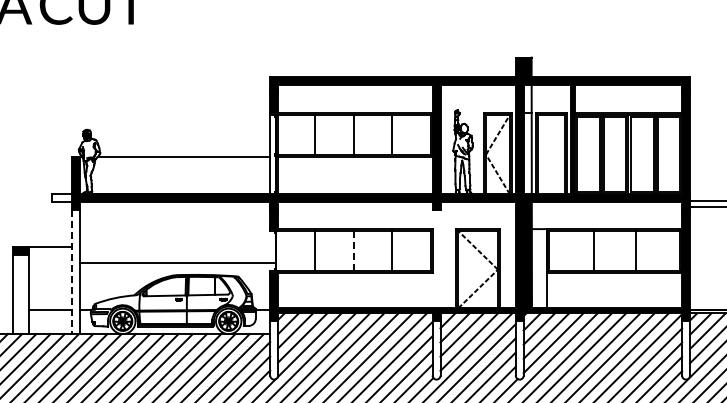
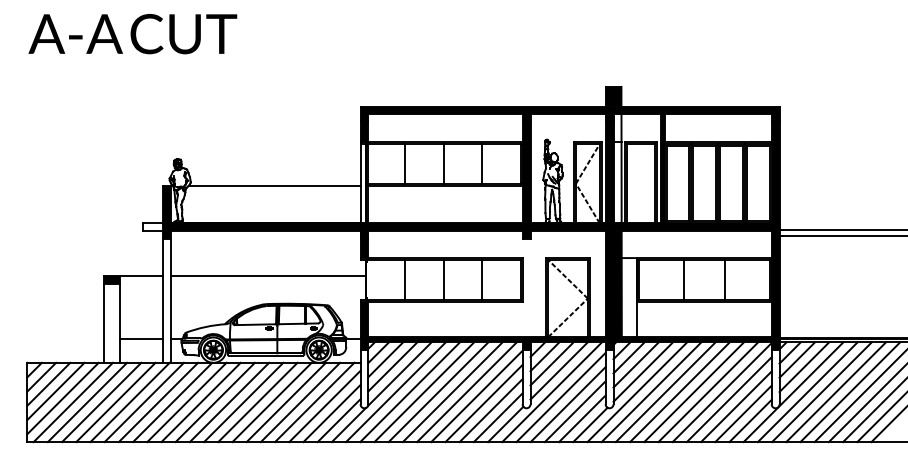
line: (353, 250) -> (443, 279), dashed -> solid
line: (177, 262) -> (268, 275), moved
line: (71, 271) -> (162, 300), dashed -> solid

